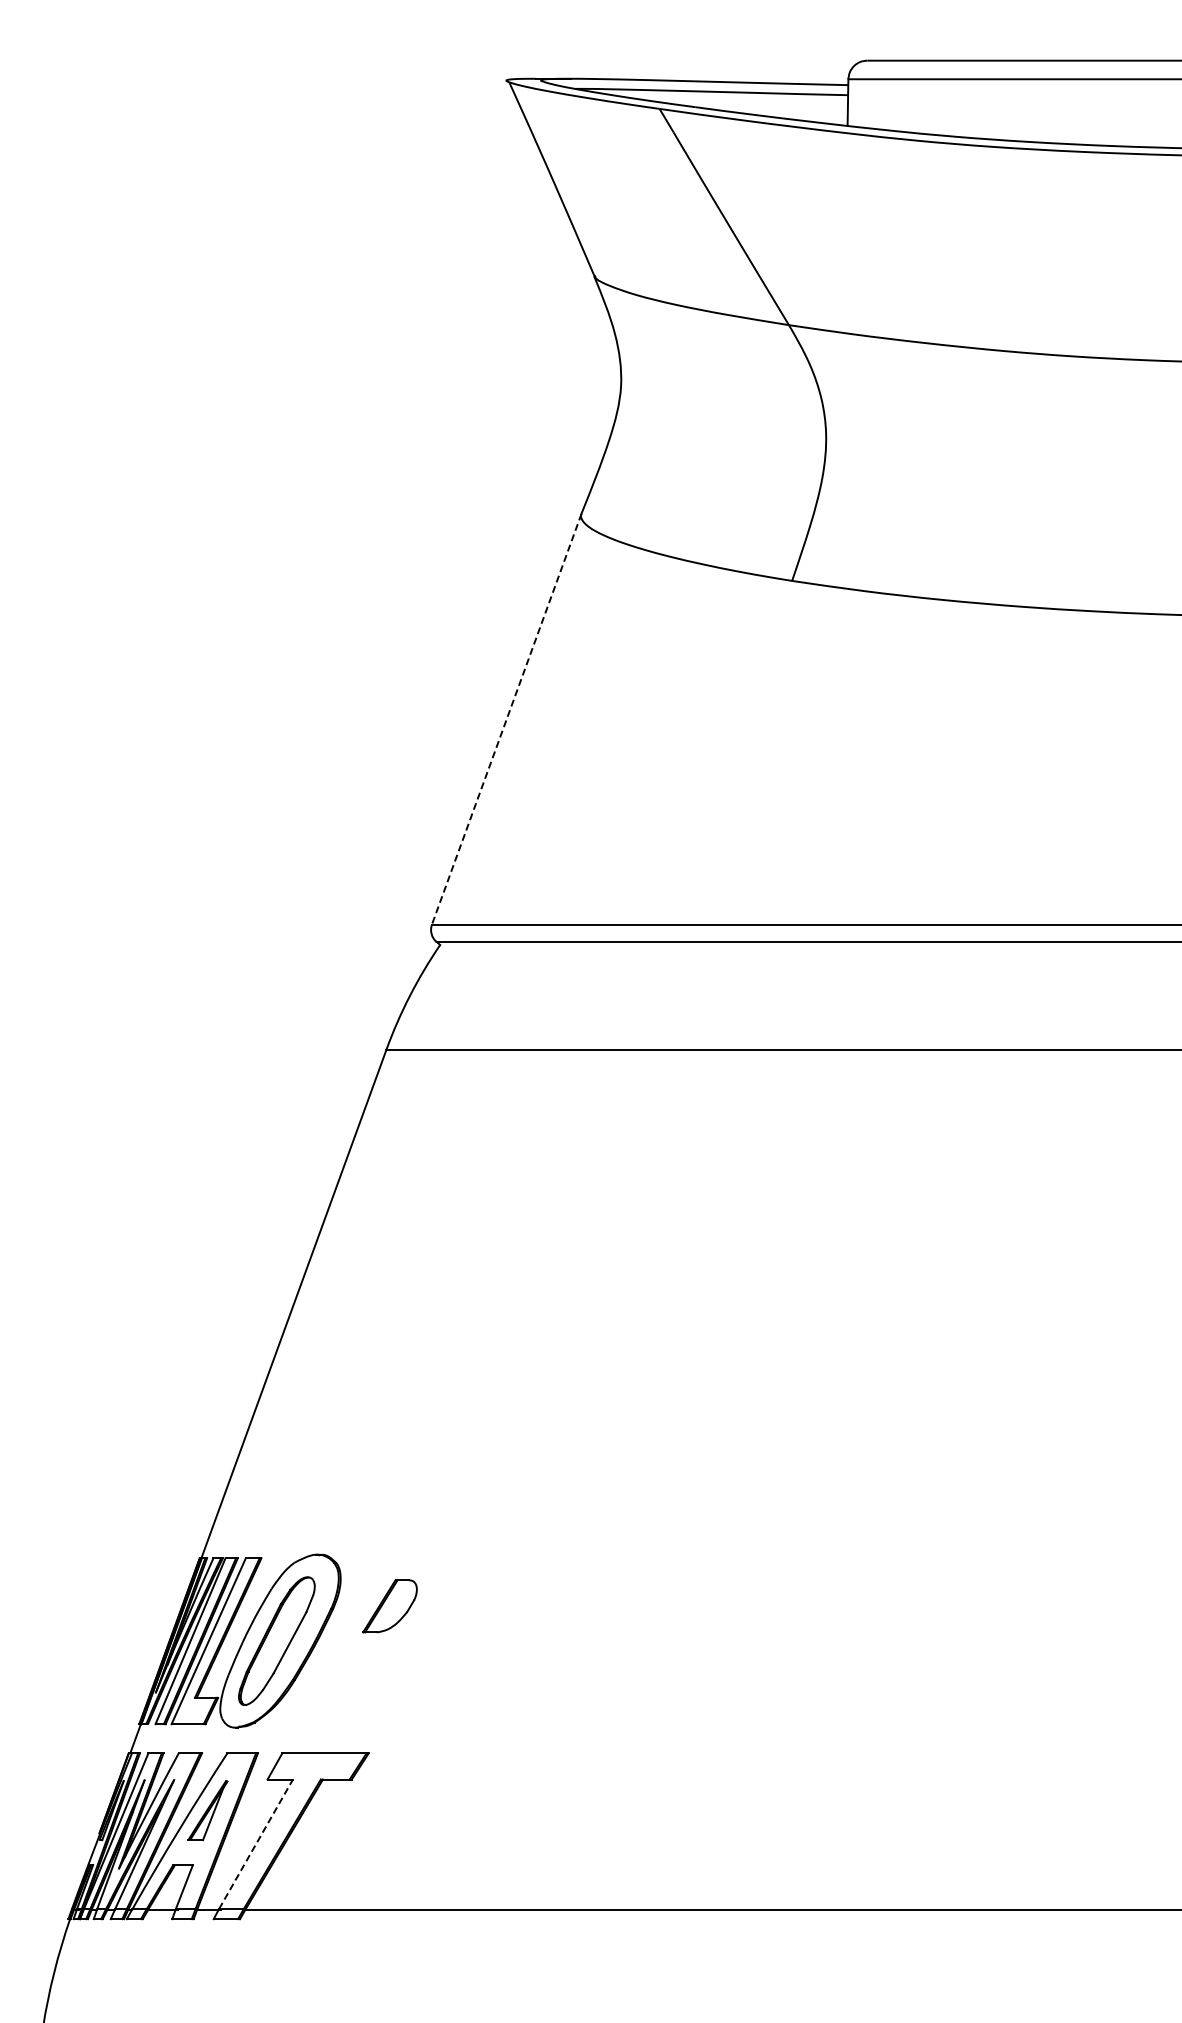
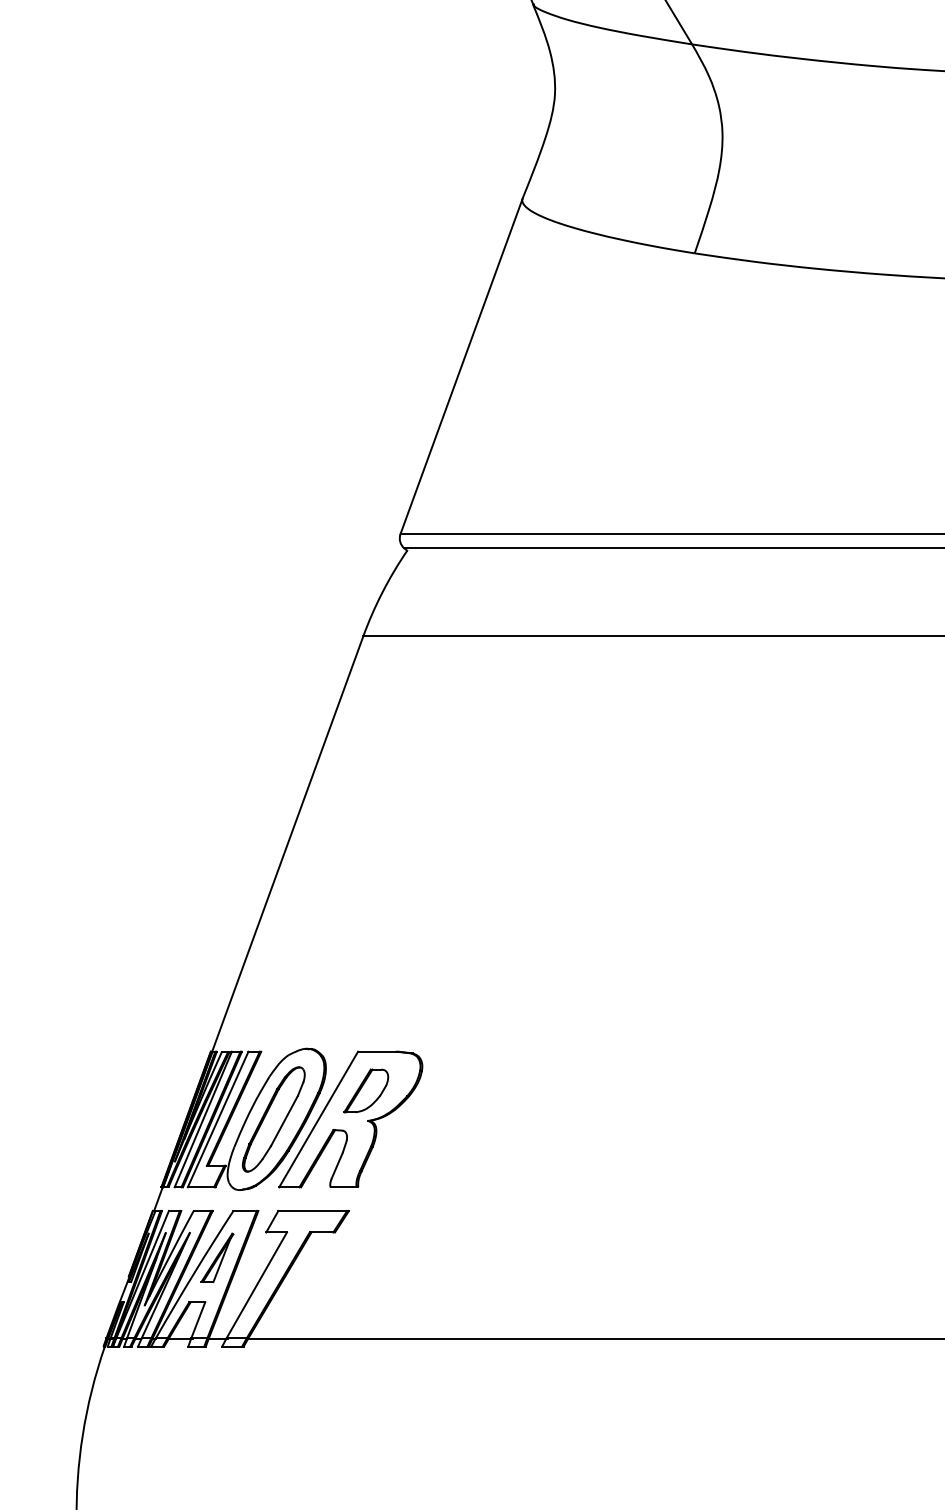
line: (506, 719) -> (461, 366), dashed -> solid
part: (370, 1641) -> (350, 1119), added
line: (256, 1844) -> (257, 1285), dashed -> solid

